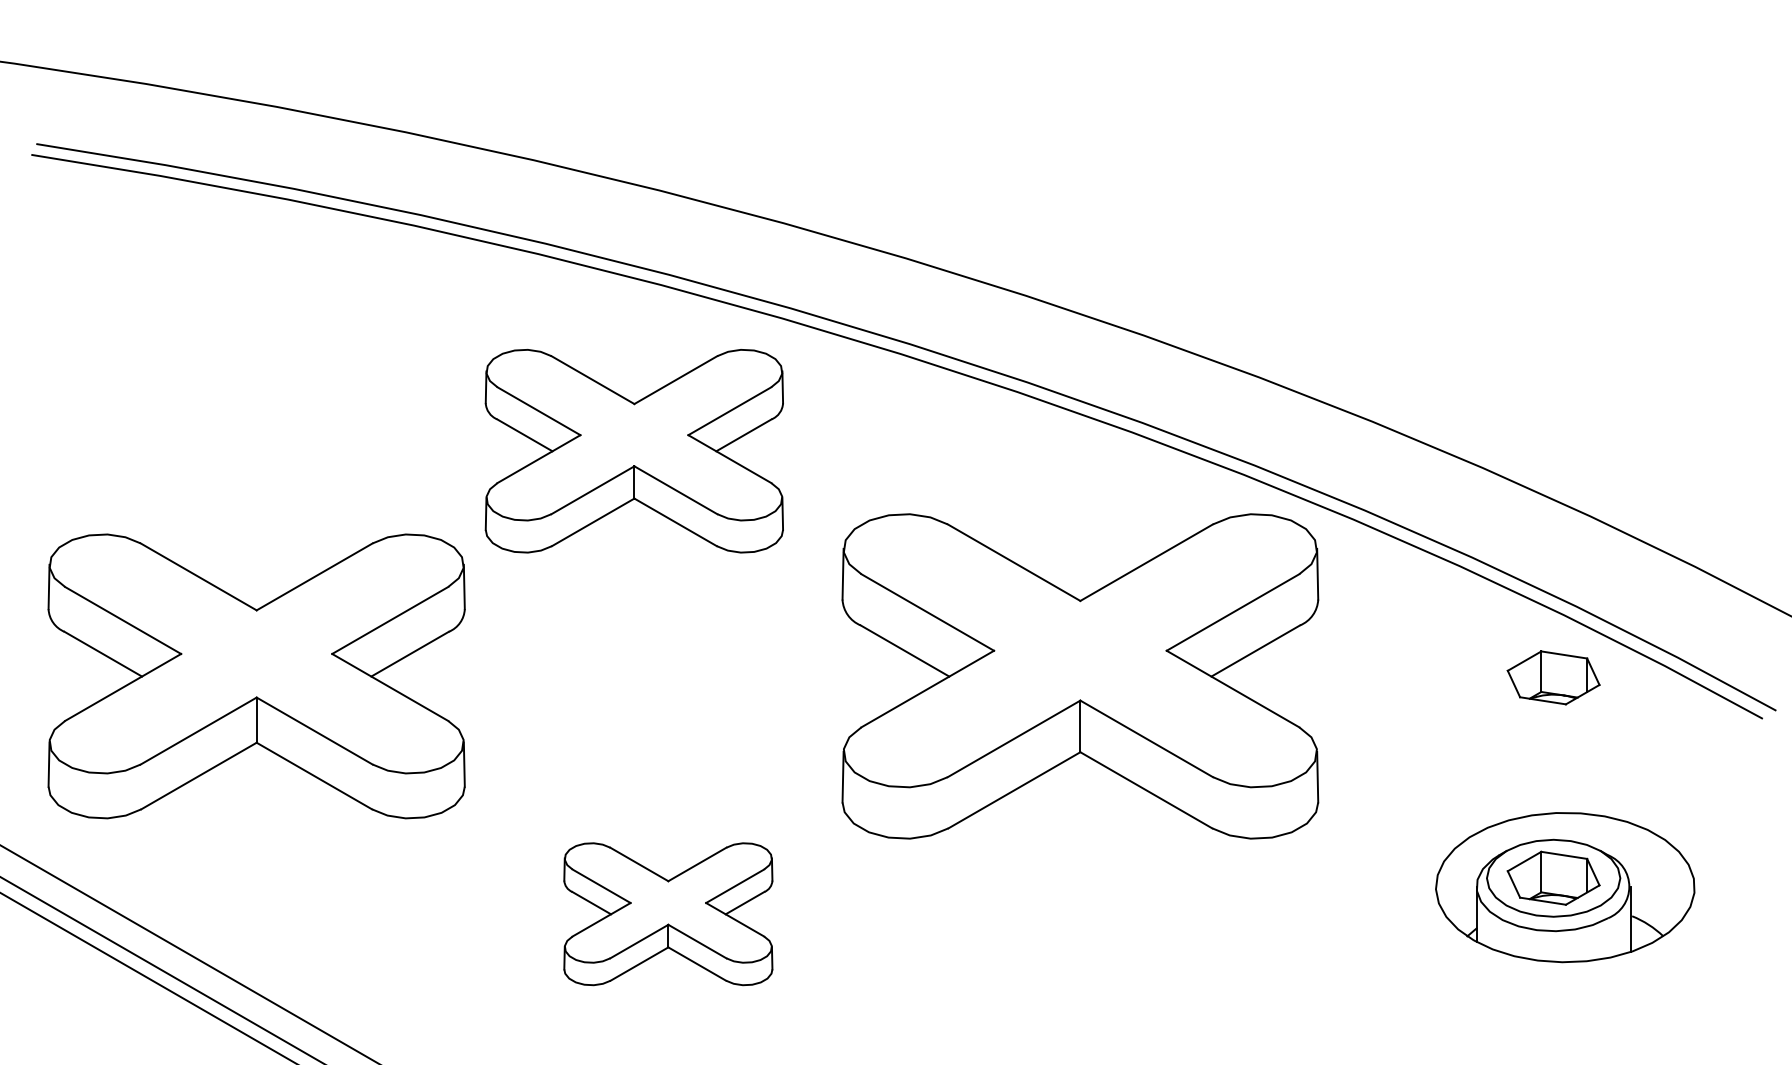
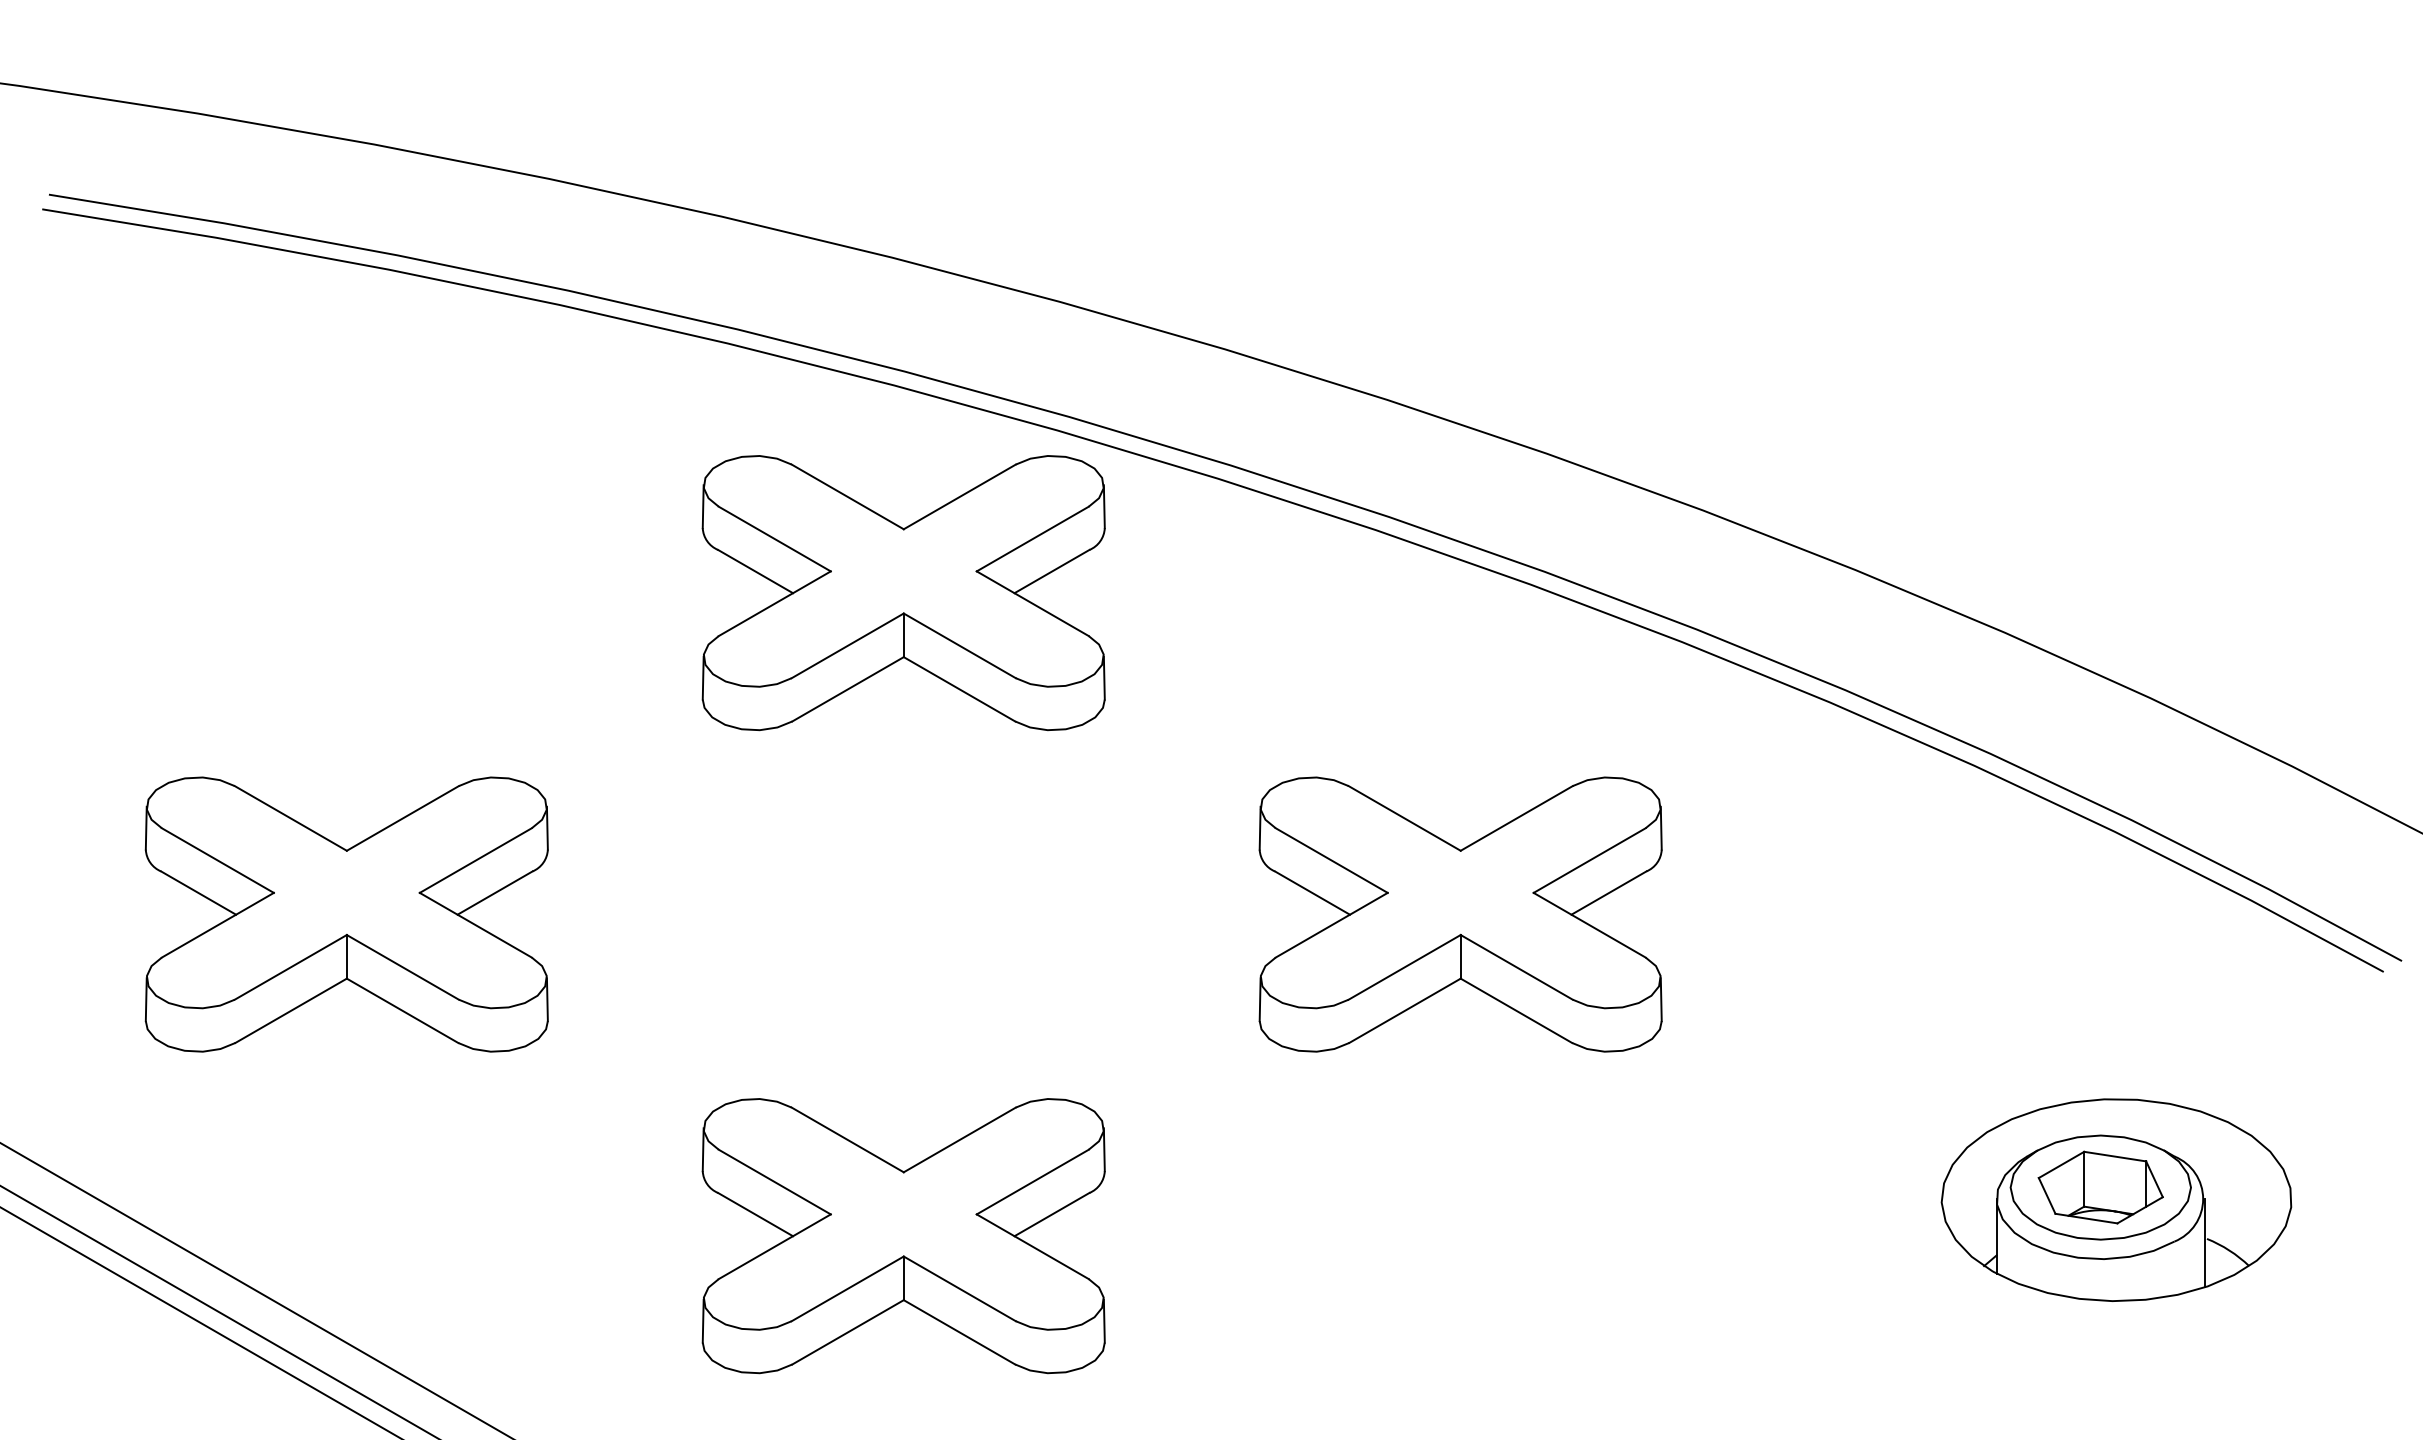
part: (634, 451) -> (903, 593), moved
part: (256, 676) -> (346, 914), size x0.71
part: (1080, 676) -> (1460, 914), size x0.62
part: (1553, 677) -> (2100, 916), removed
part: (668, 914) -> (903, 1236), size x1.43

